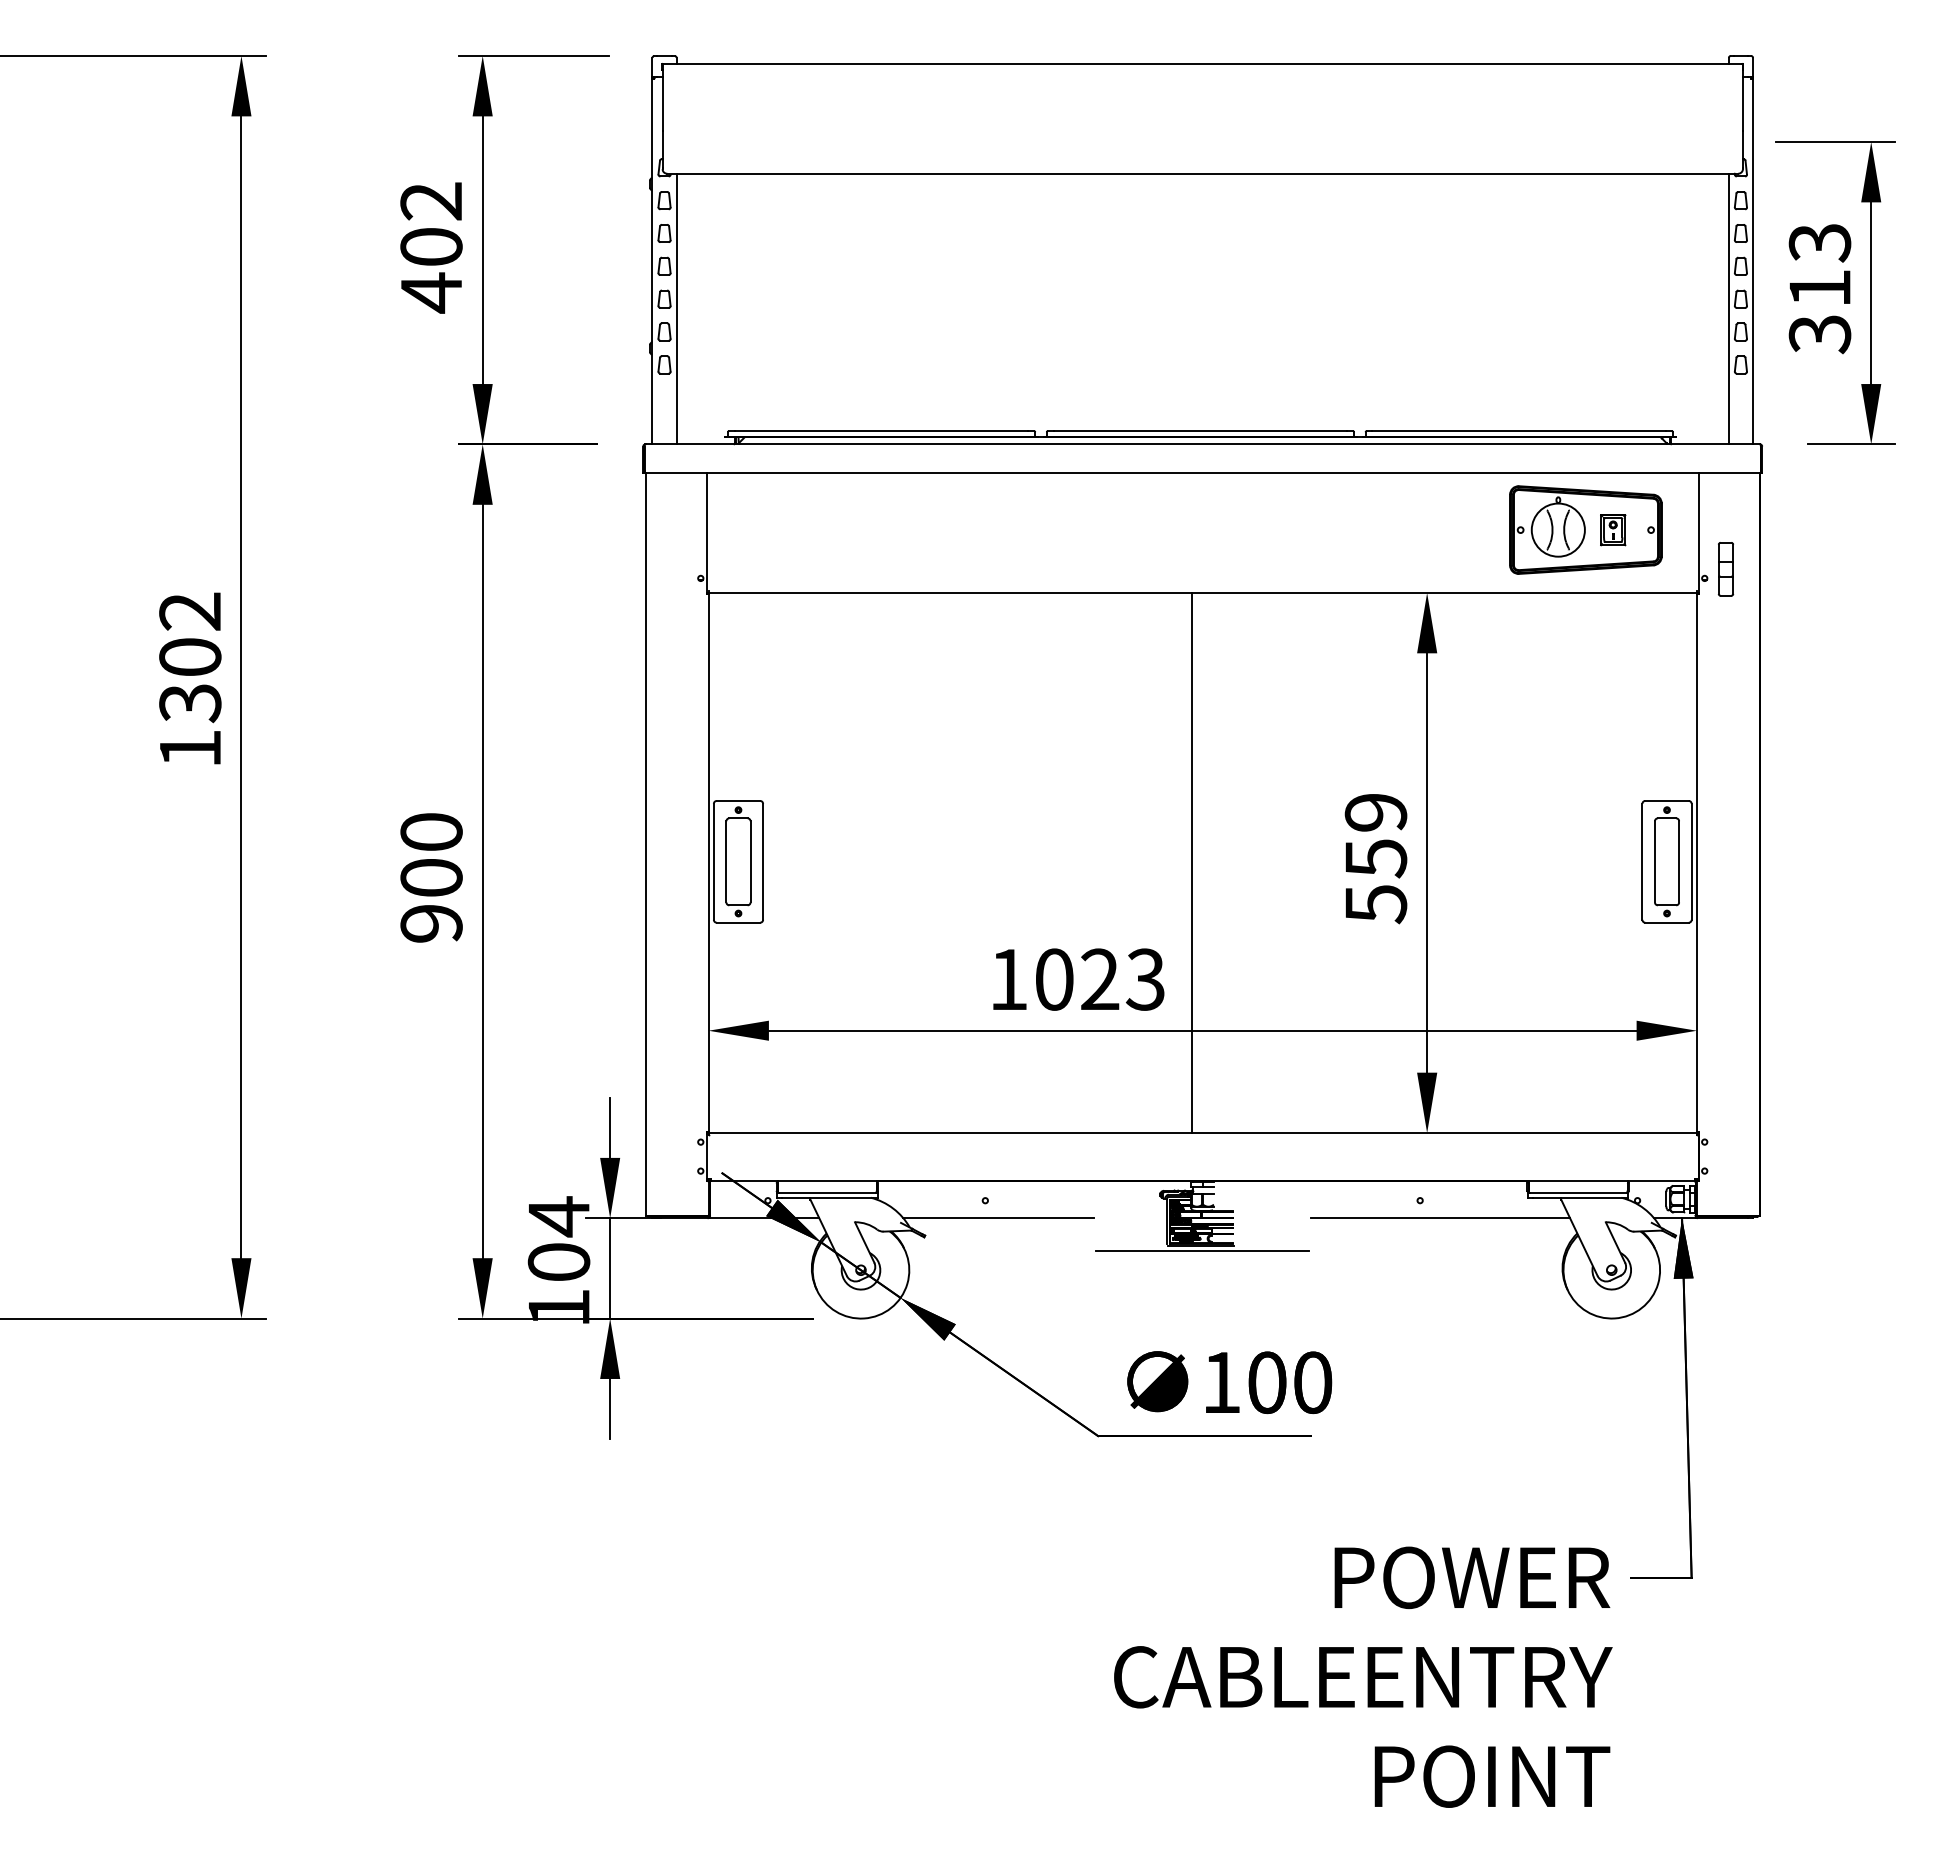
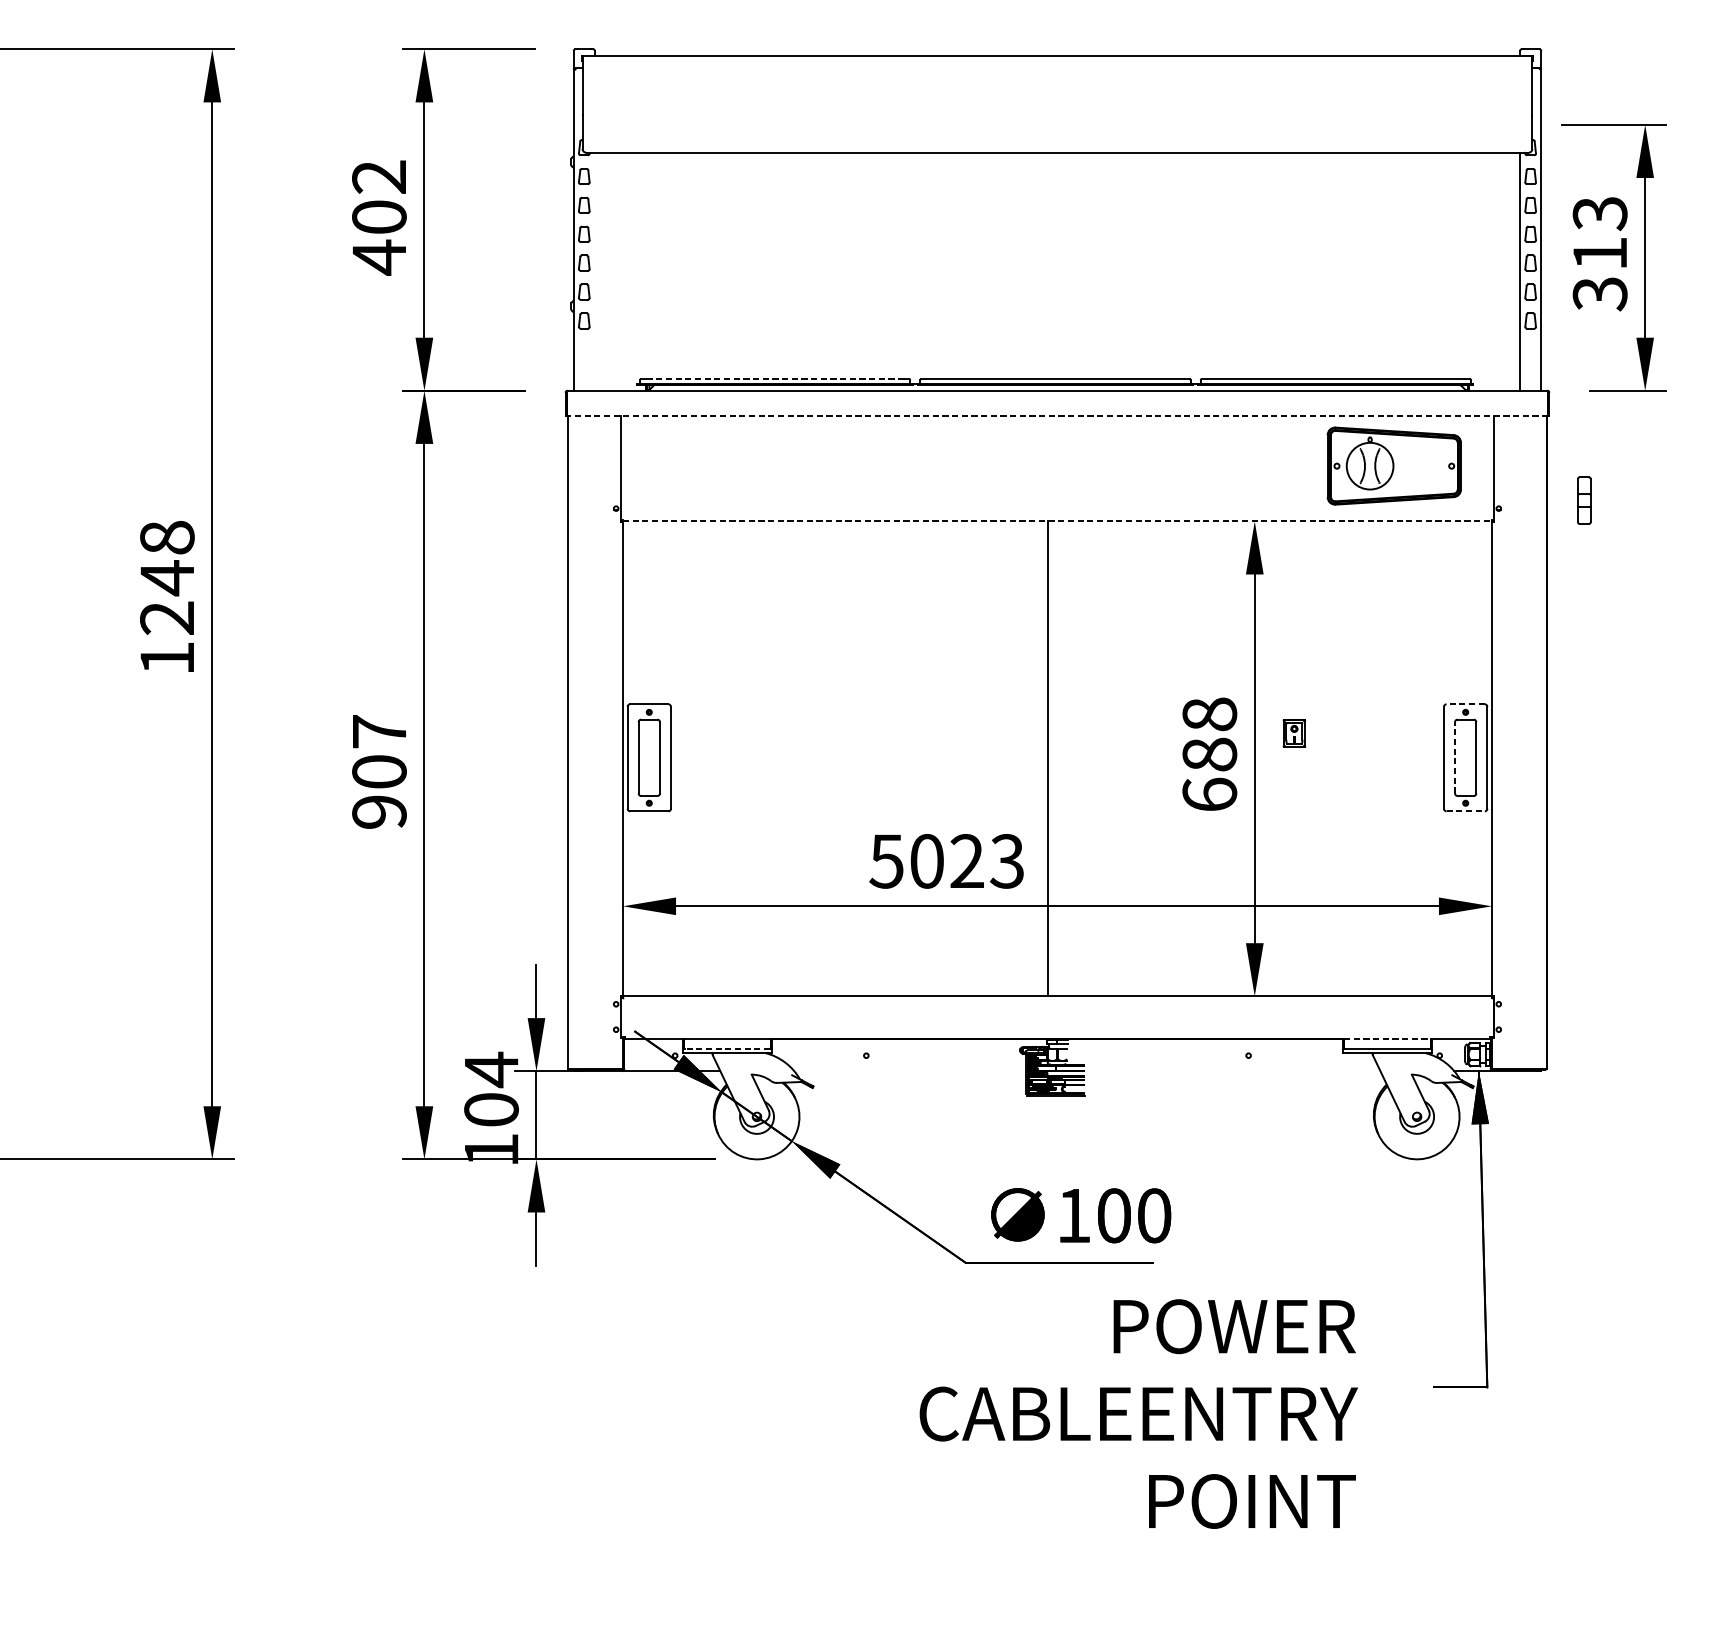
line: (676, 308) -> (594, 271), removed
line: (881, 431) -> (775, 379), solid -> dashed
line: (1202, 473) -> (1057, 416), solid -> dashed
part: (1613, 530) -> (1294, 733), moved
part: (1725, 569) -> (1583, 500), moved
line: (1203, 592) -> (1058, 521), solid -> dashed
text: (190, 657) -> (167, 578), 1302 -> 1248
line: (1667, 800) -> (1466, 703), solid -> dashed
text: (431, 831) -> (379, 731), 900 -> 907
text: (1375, 858) -> (1209, 754), 559 -> 688
line: (1654, 861) -> (1454, 757), solid -> dashed
line: (1667, 922) -> (1466, 811), solid -> dashed
text: (1007, 979) -> (885, 861), 1023 -> 5023
line: (1578, 1181) -> (1387, 1038), solid -> dashed
line: (826, 1192) -> (726, 1048), solid -> dashed
line: (998, 1218) -> (877, 1071), removed
line: (1440, 1218) -> (1266, 1071), removed
line: (1202, 1250) -> (1057, 1099), removed
text: (1363, 1676) -> (1139, 1413), moved

